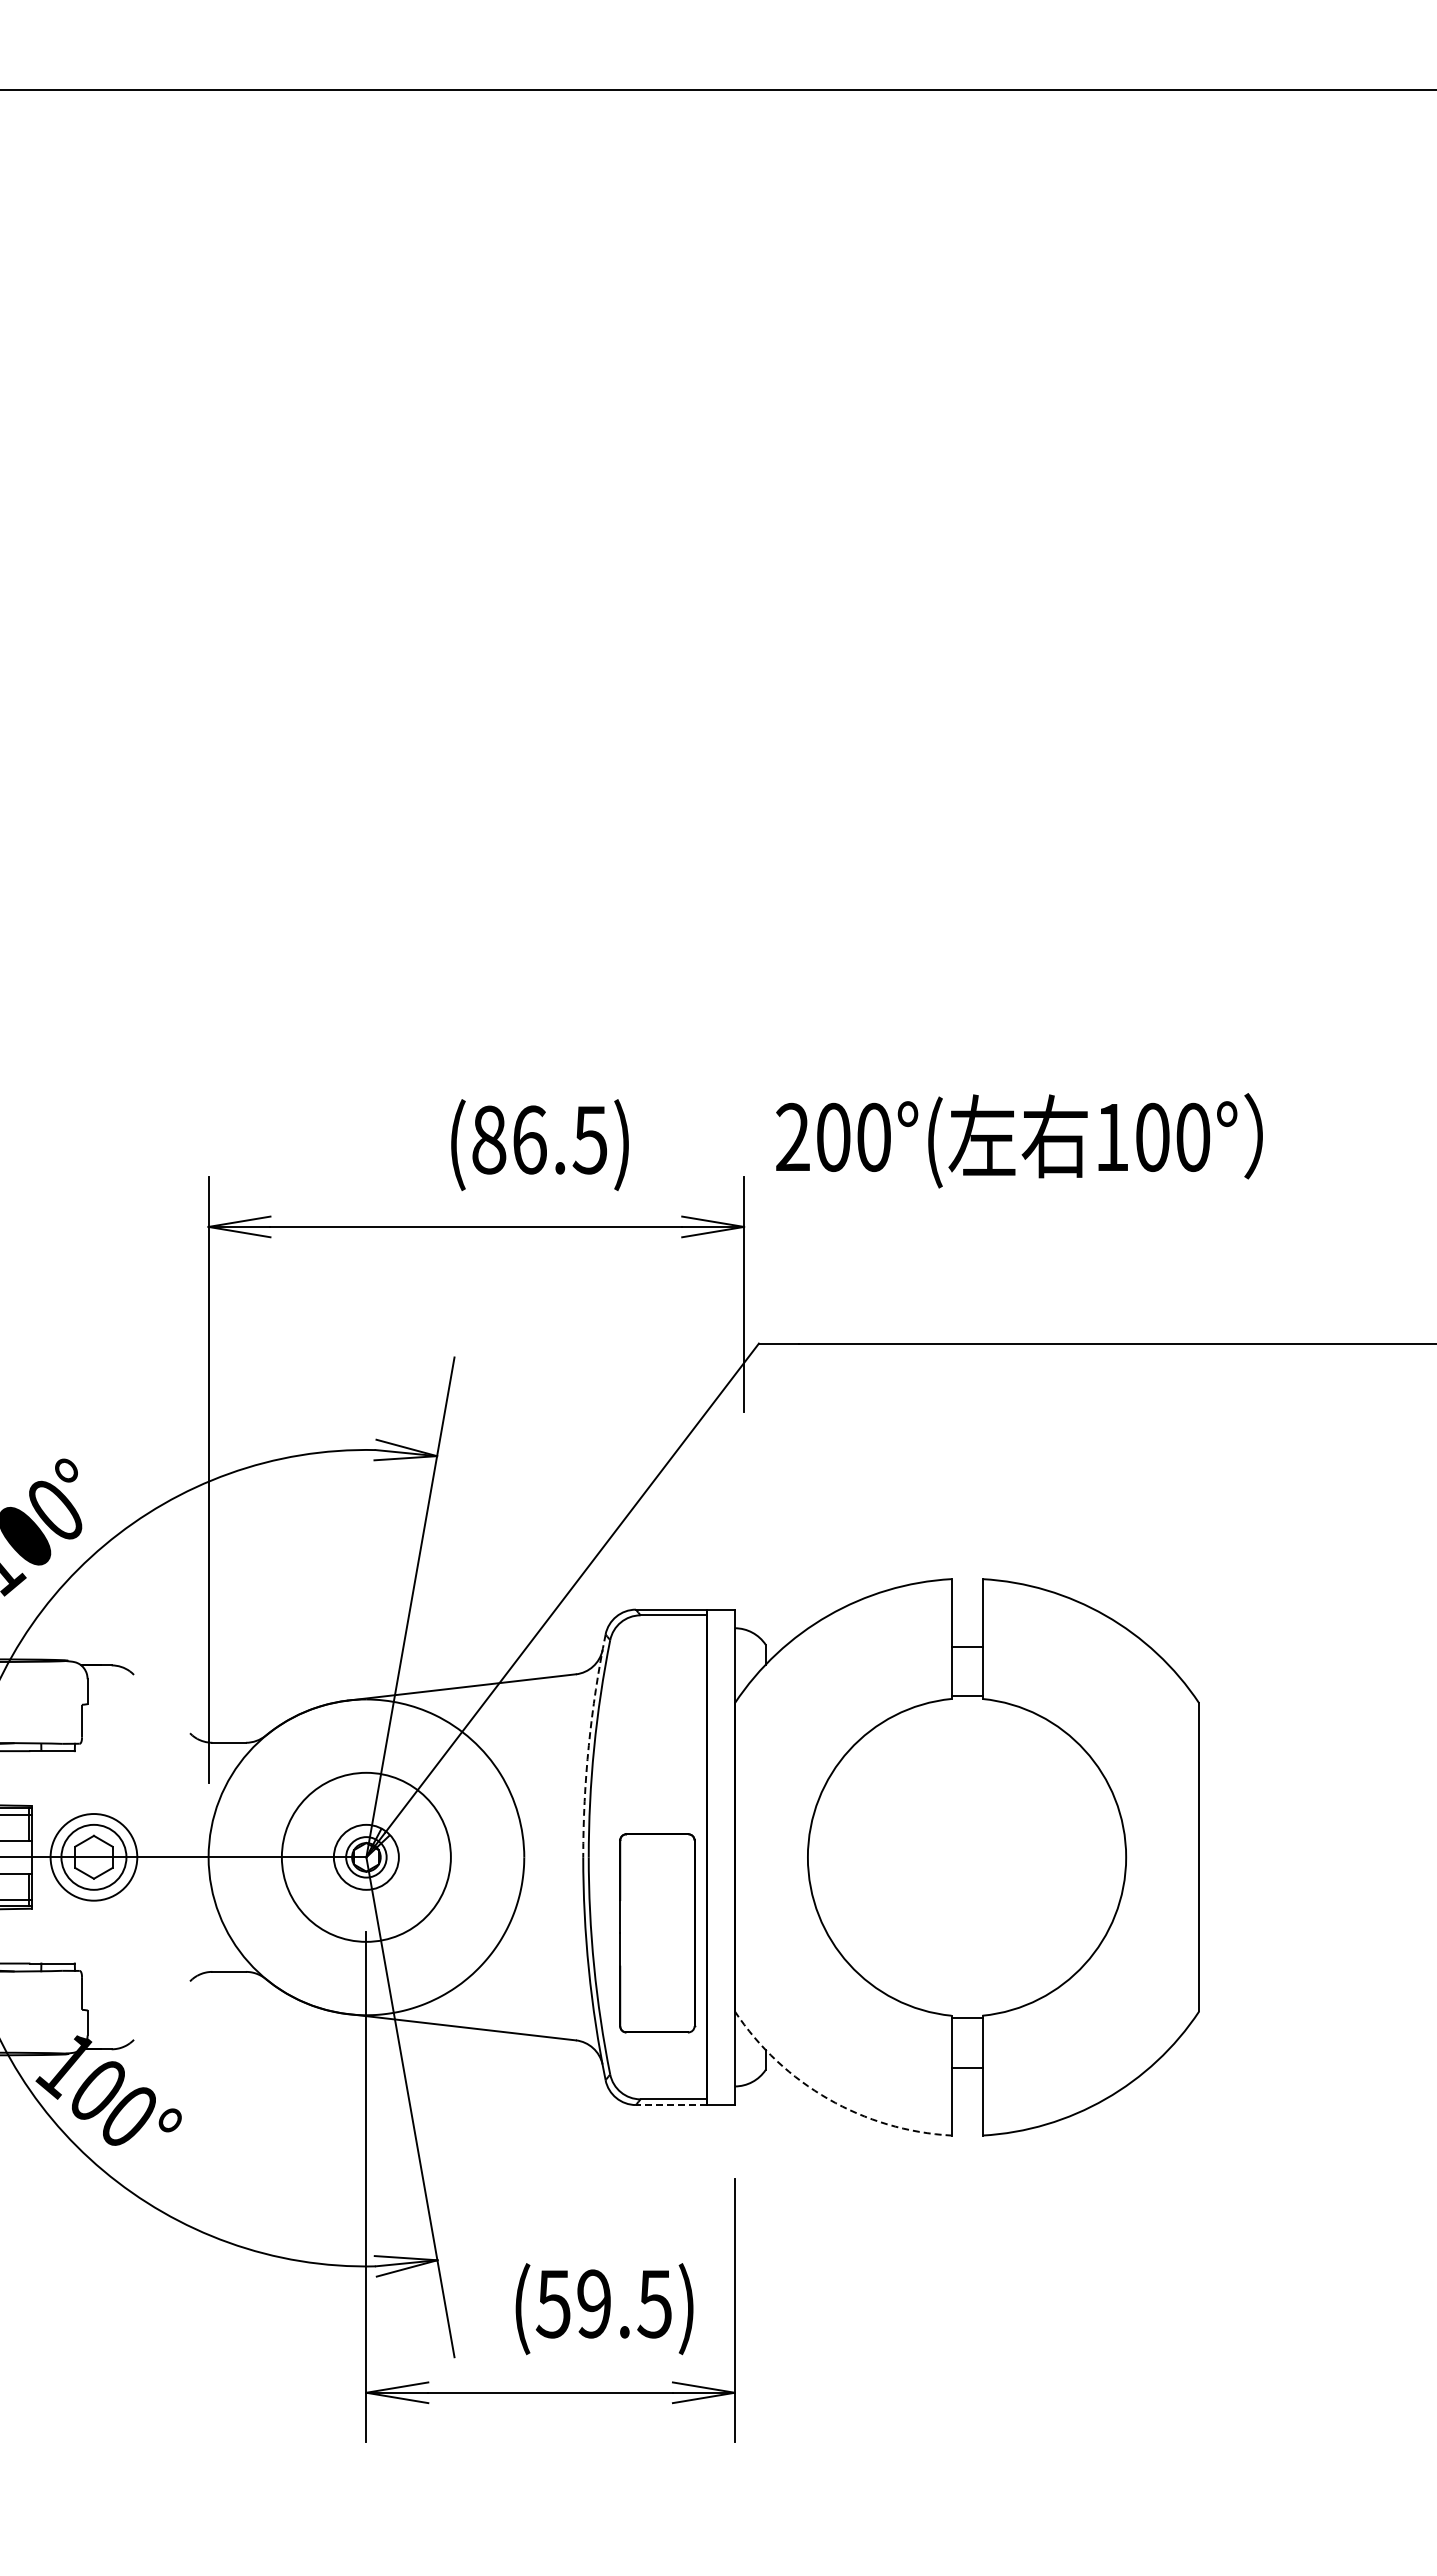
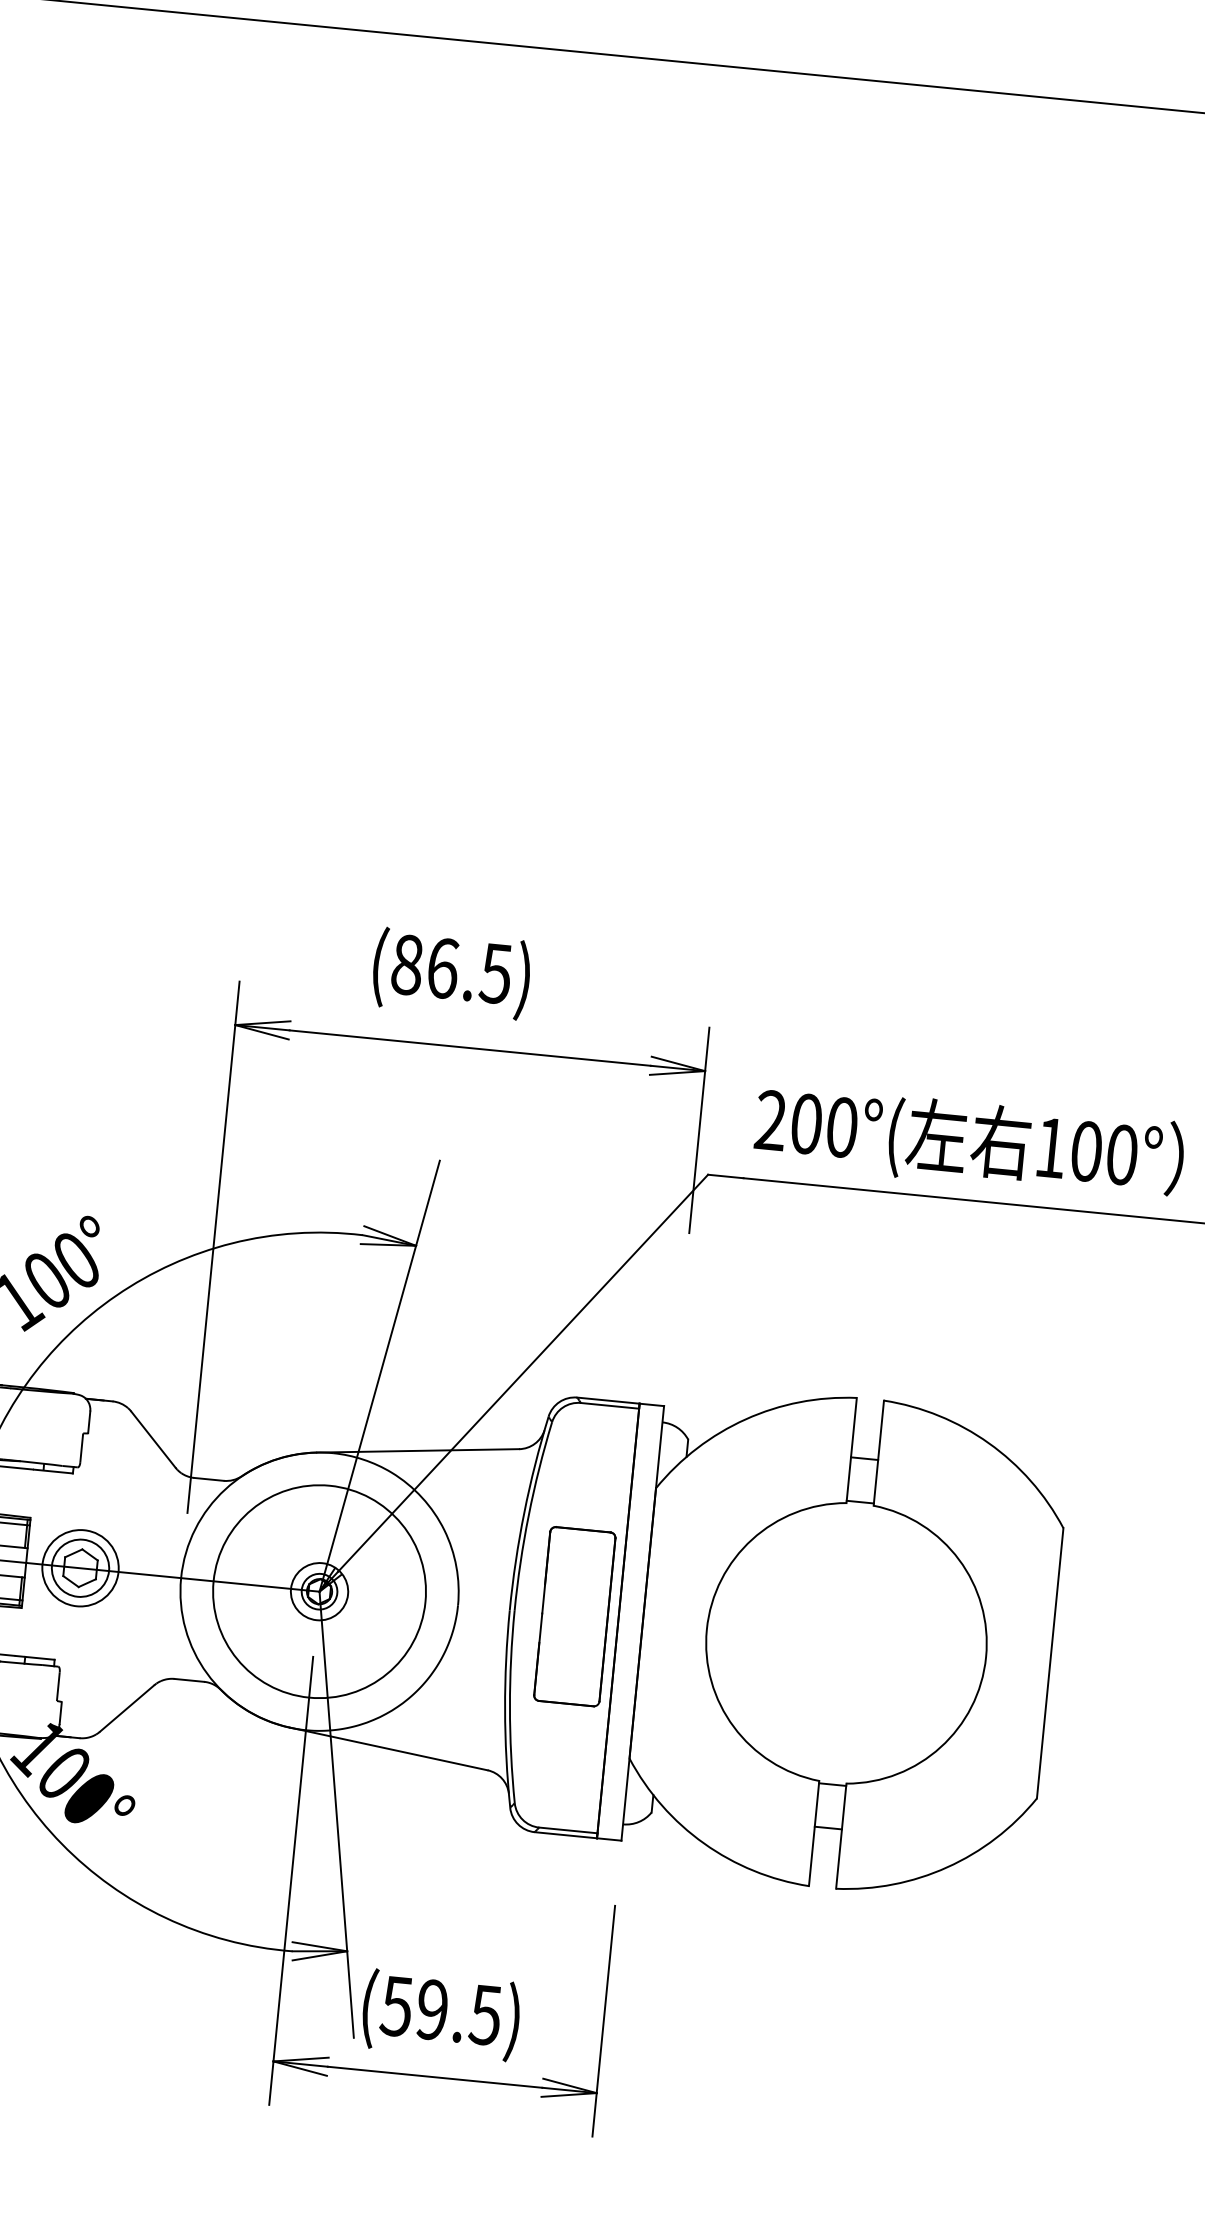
text: (1019, 1140) -> (969, 1142), moved
text: (539, 1144) -> (451, 973), moved
line: (162, 1703) -> (153, 1439), added
arc: (588, 1745) -> (524, 1512), dashed -> solid
circle: (366, 1857) -> (319, 1591), size x1.43
part: (657, 1933) -> (574, 1616), moved
line: (162, 2010) -> (127, 1708), added
arc: (828, 2099) -> (704, 1843), dashed -> solid
line: (671, 2105) -> (565, 1835), dashed -> solid
text: (604, 2309) -> (441, 2015), moved

